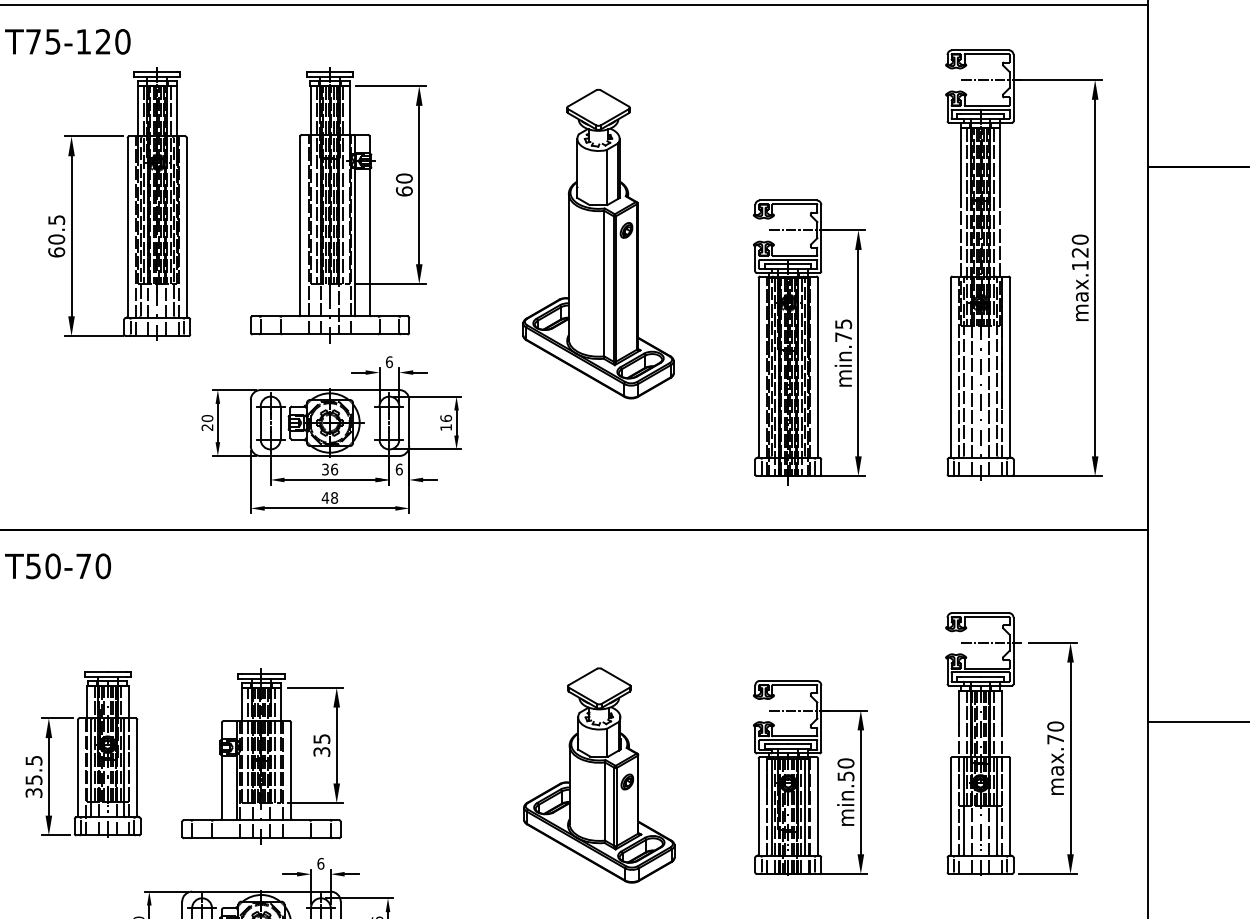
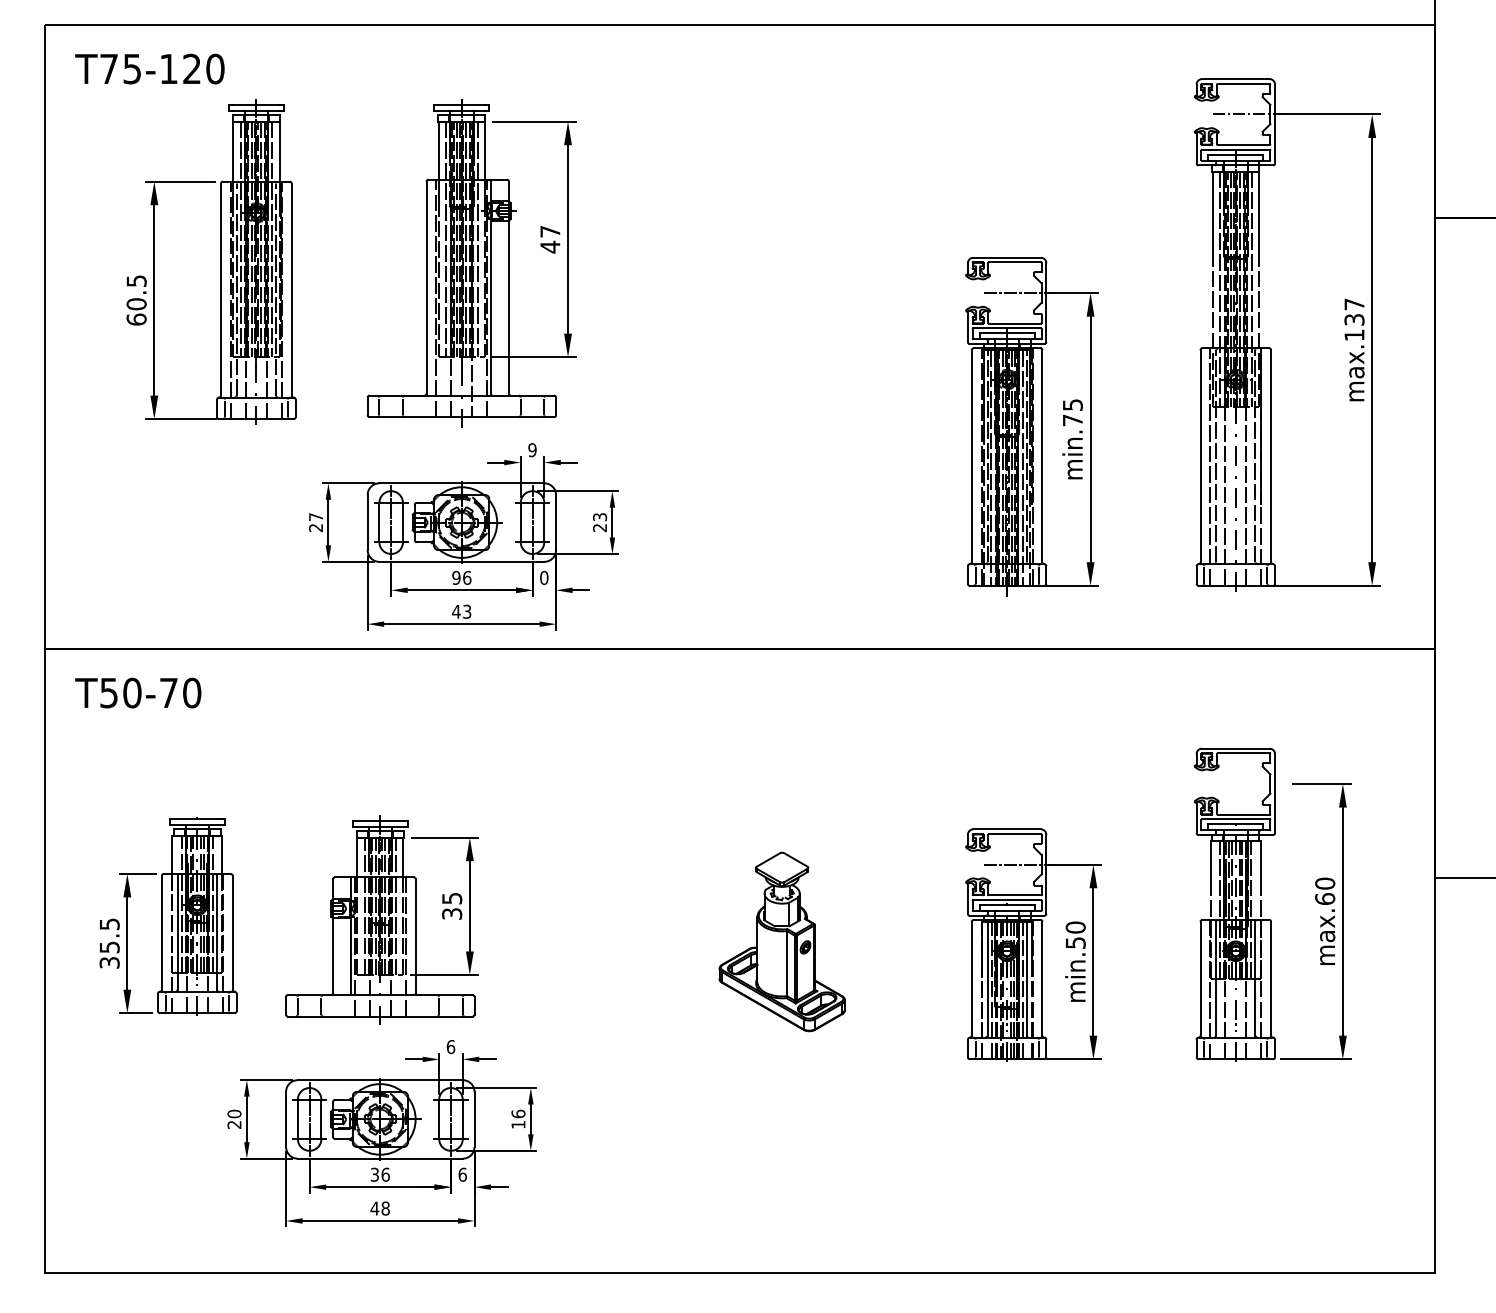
text: (404, 185) -> (550, 239), 60 -> 47
part: (597, 243) -> (780, 309), removed
text: (1080, 245) -> (1354, 311), max.120 -> max.137
text: (389, 362) -> (532, 450), 6 -> 9
text: (207, 418) -> (316, 517), 20 -> 27
text: (446, 422) -> (600, 522), 16 -> 23
text: (325, 469) -> (456, 577), 36 -> 96
text: (399, 469) -> (544, 577), 6 -> 0
text: (334, 497) -> (467, 611), 48 -> 43
line: (992, 643) -> (1249, 784), removed
text: (1055, 738) -> (1325, 898), max.70 -> max.60
part: (598, 775) -> (781, 941), size x0.7

